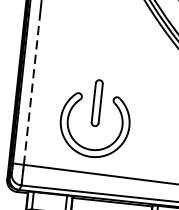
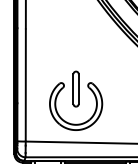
line: (31, 90) -> (25, 84), dashed -> solid

